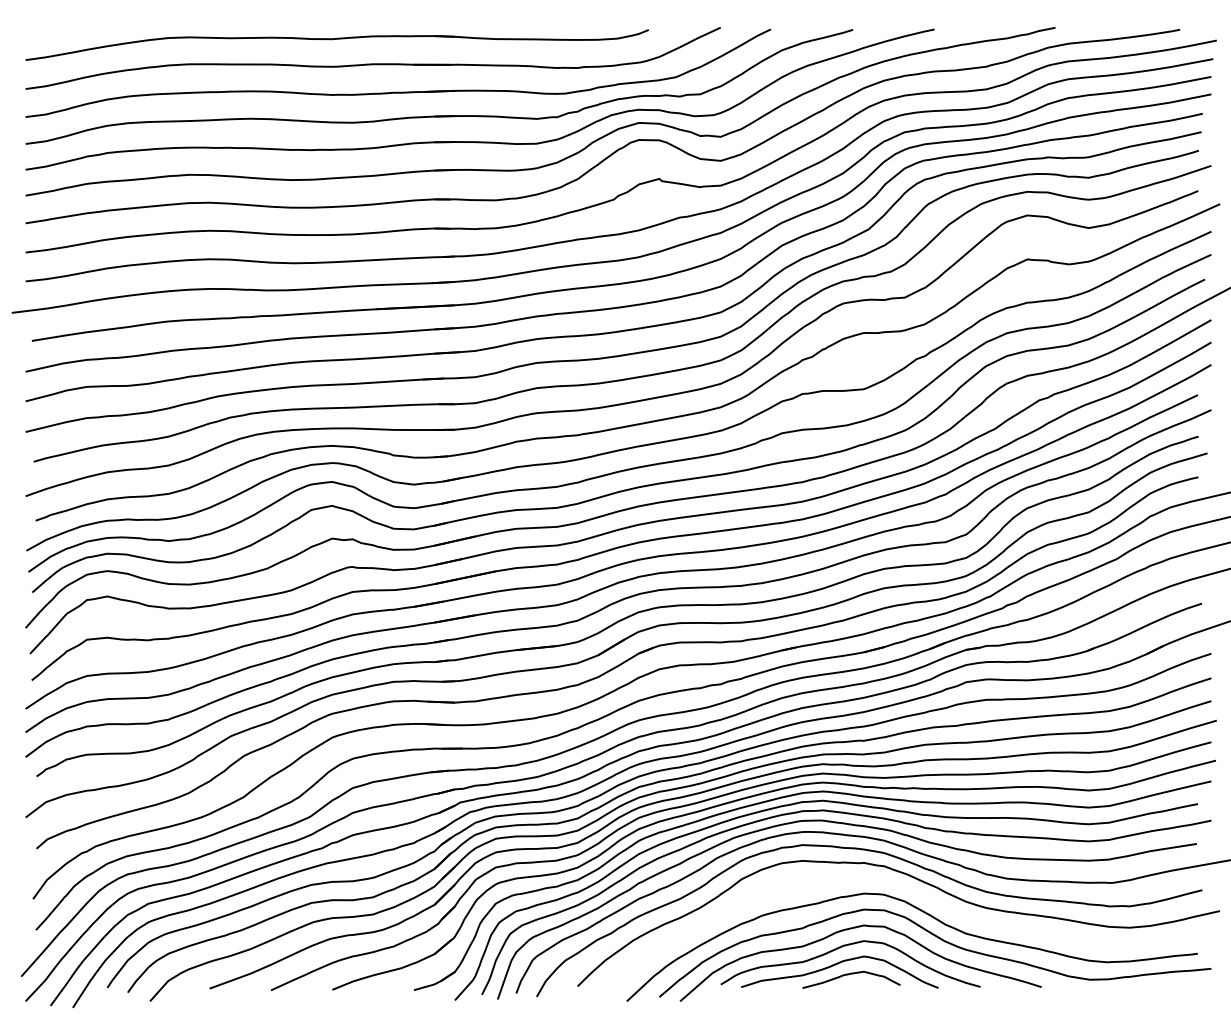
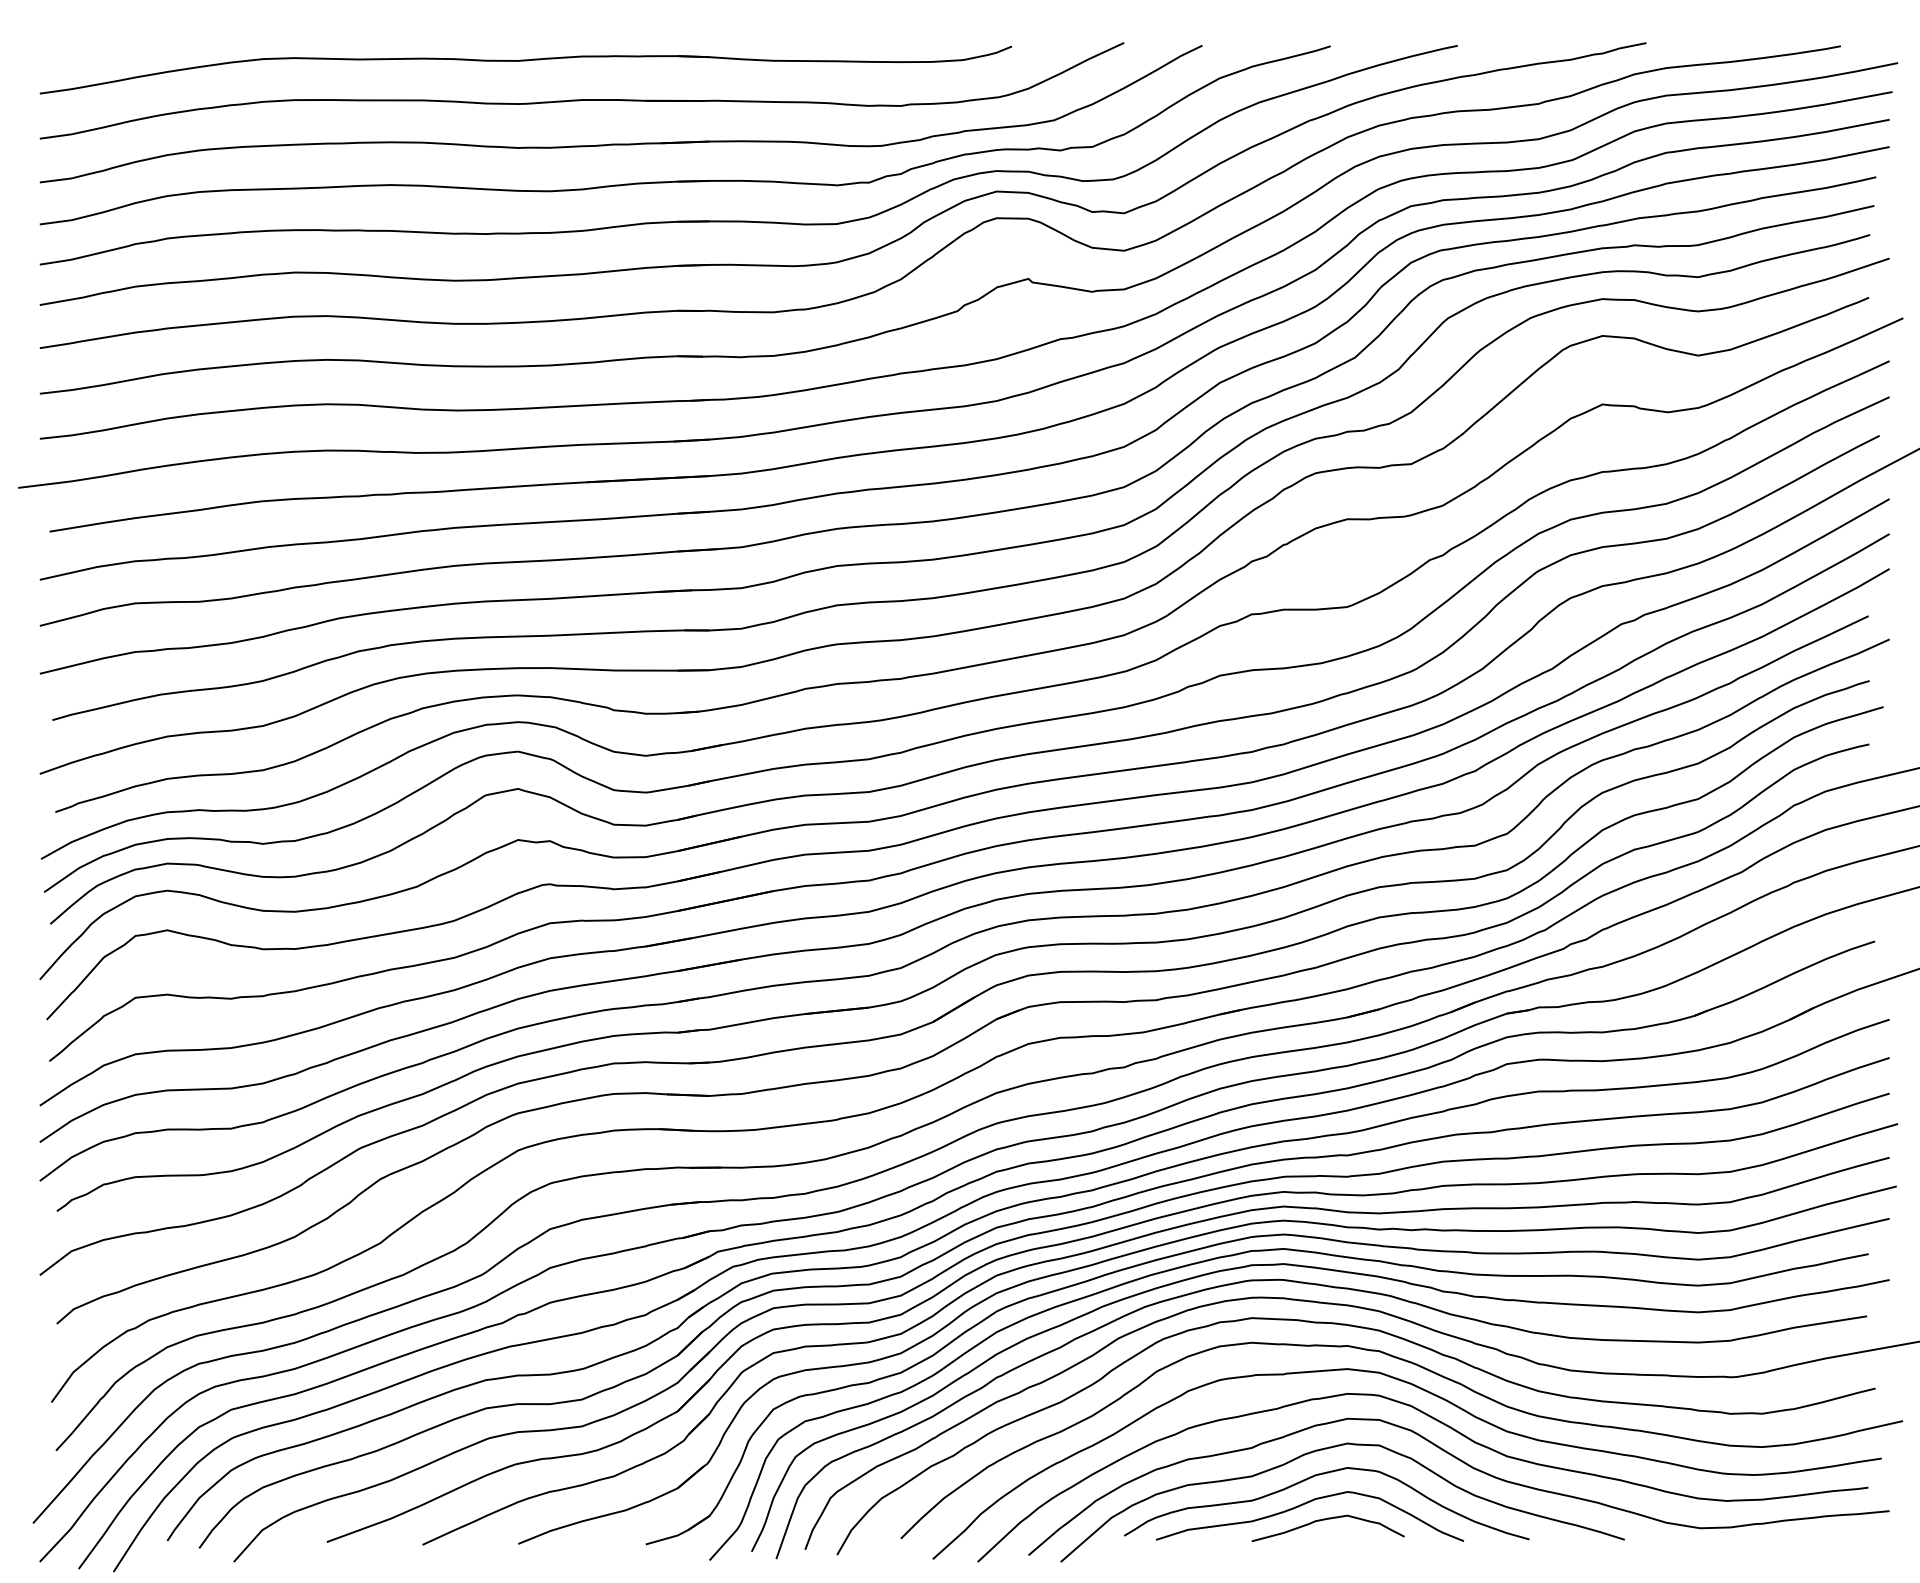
curve: (921, 896) -> (1437, 1398), added

